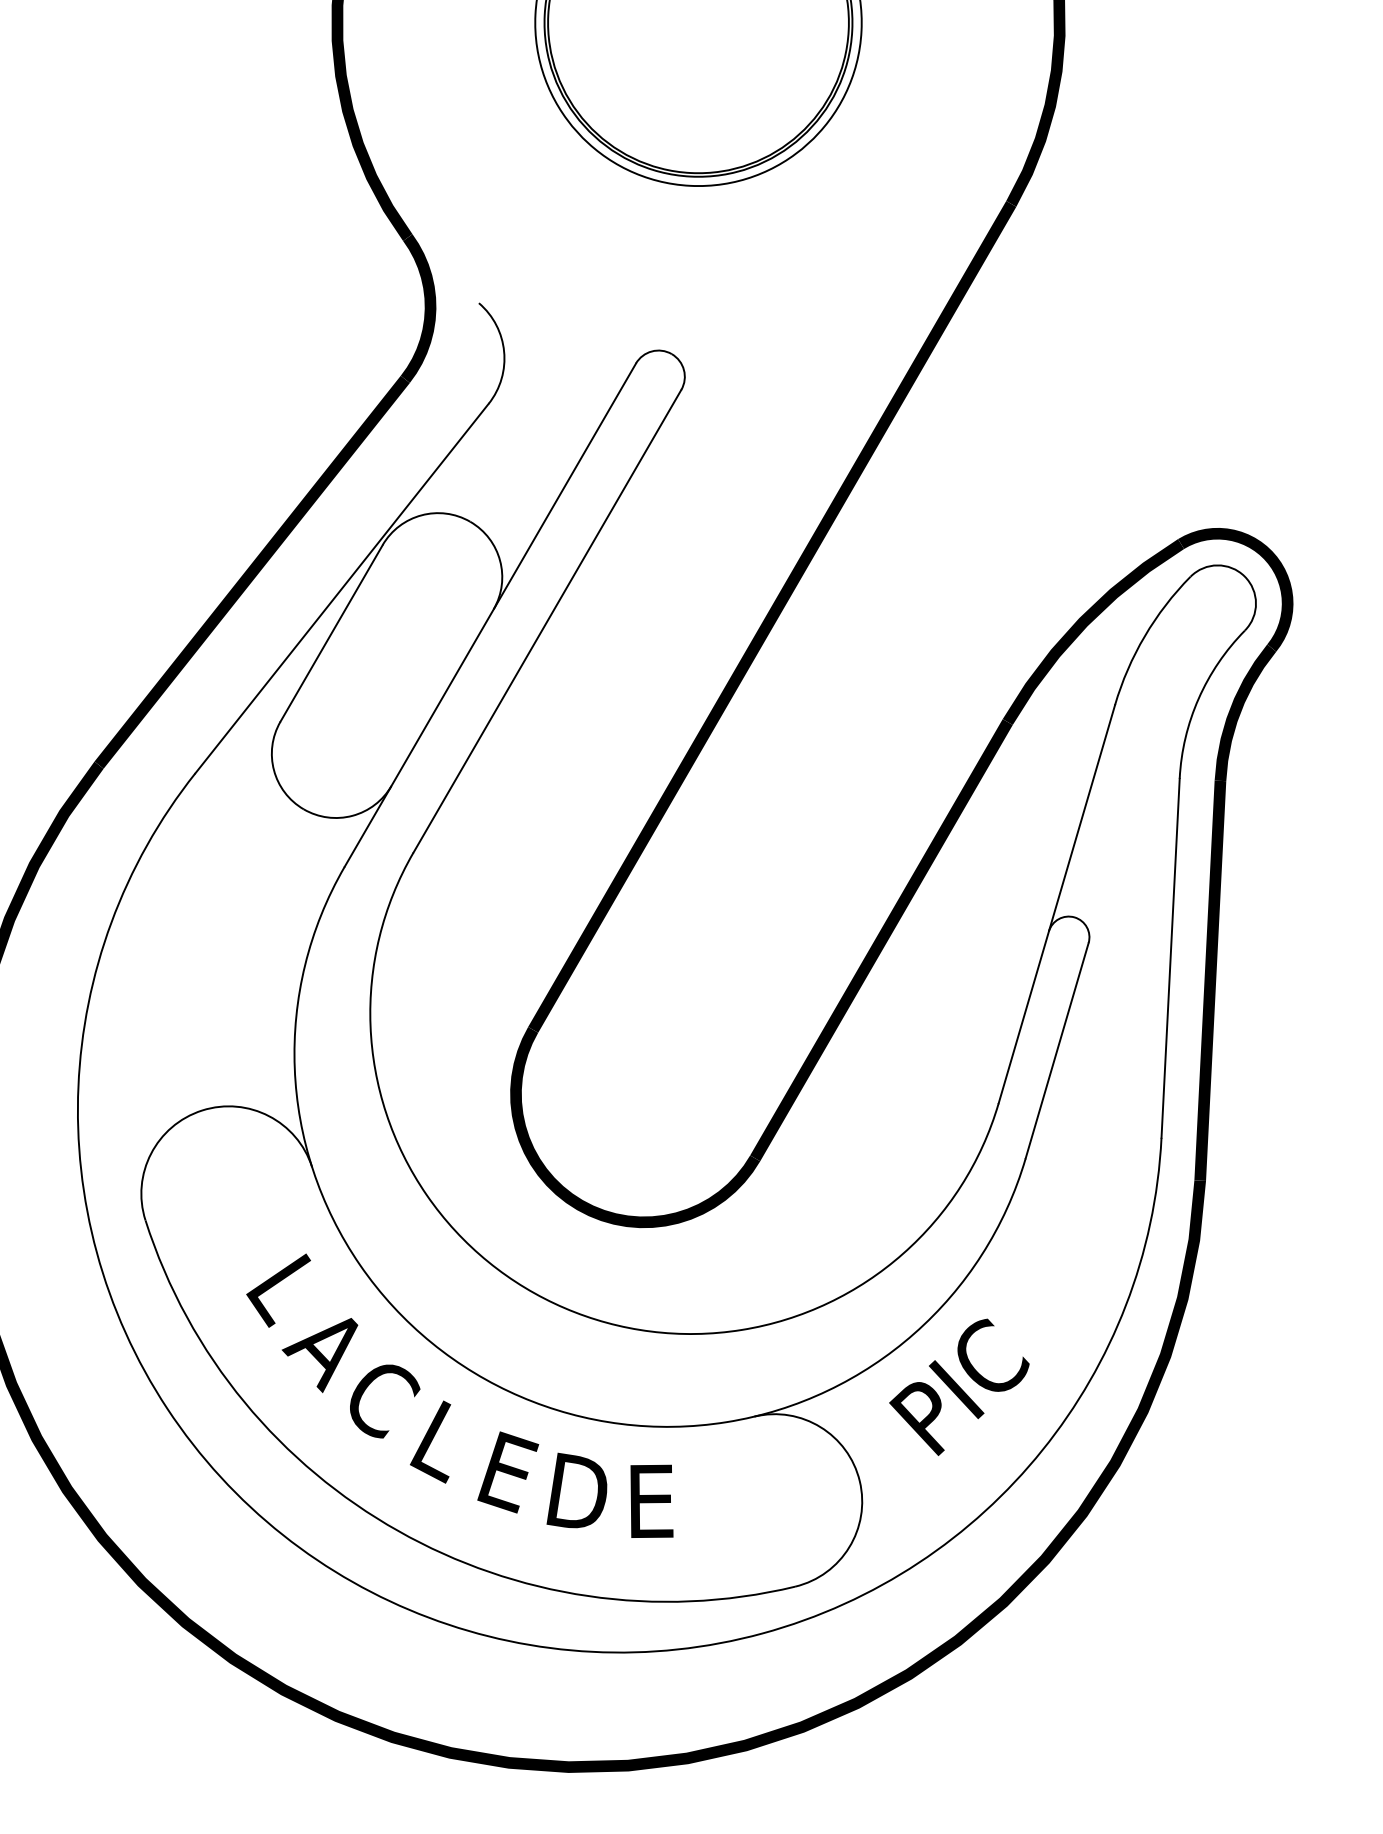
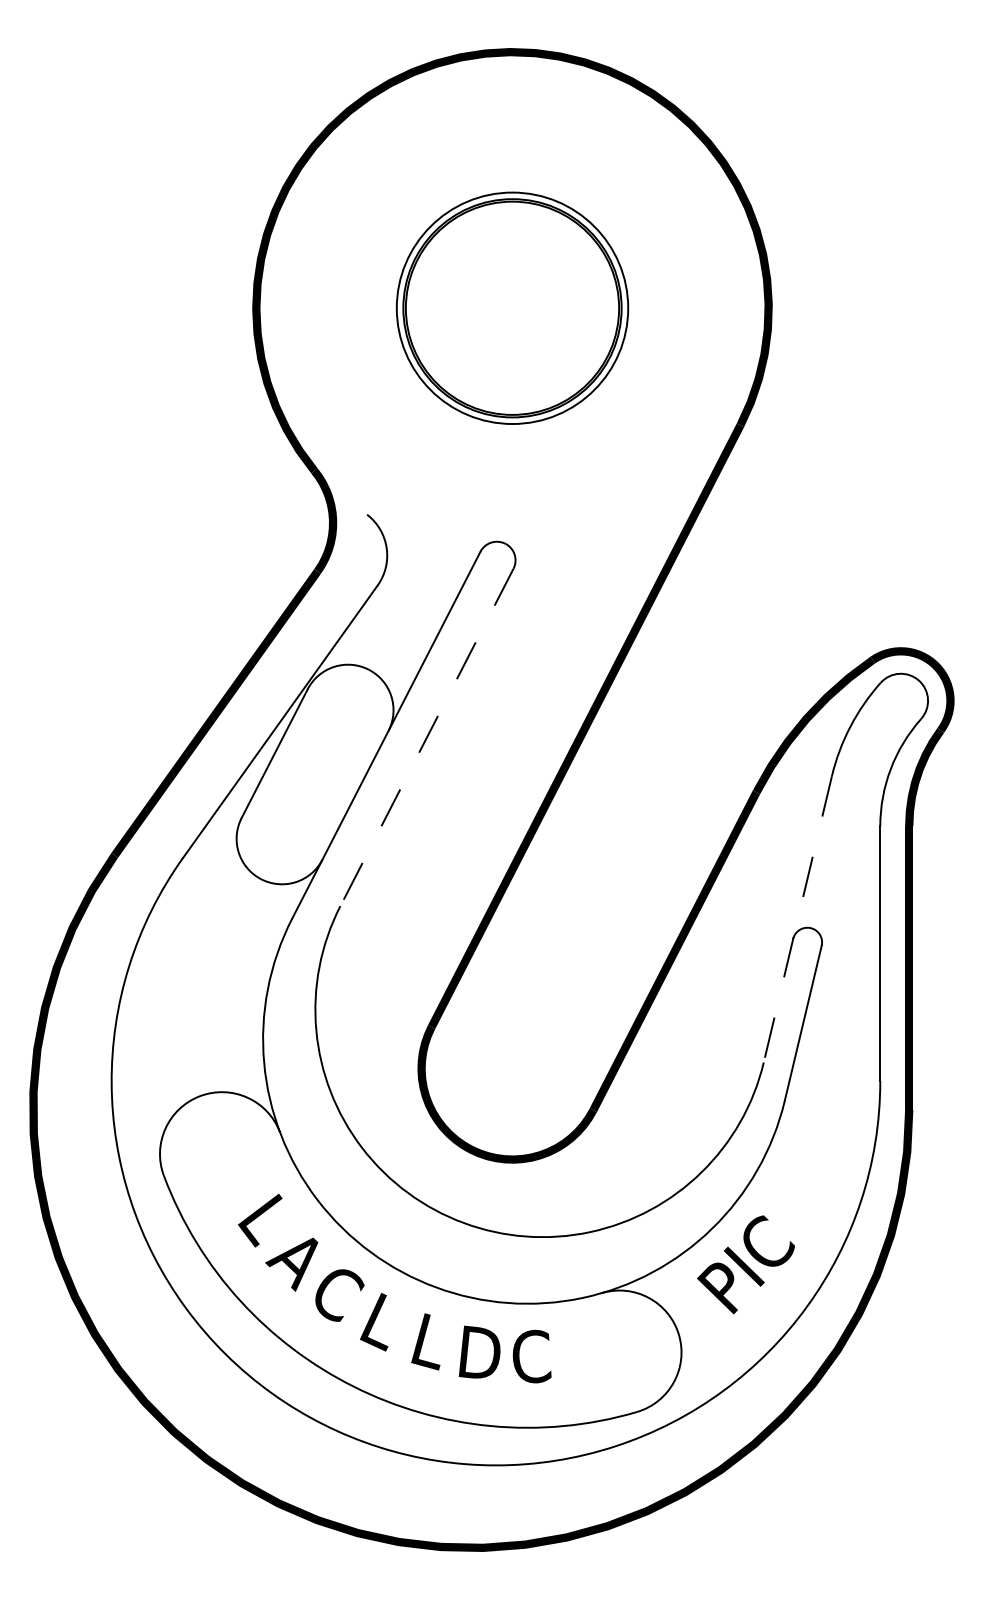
line: (546, 621) -> (426, 737), solid -> dashed
line: (1056, 904) -> (797, 919), solid -> dashed
text: (507, 1472) -> (429, 1341), E -> L
text: (650, 1500) -> (531, 1356), E -> C

